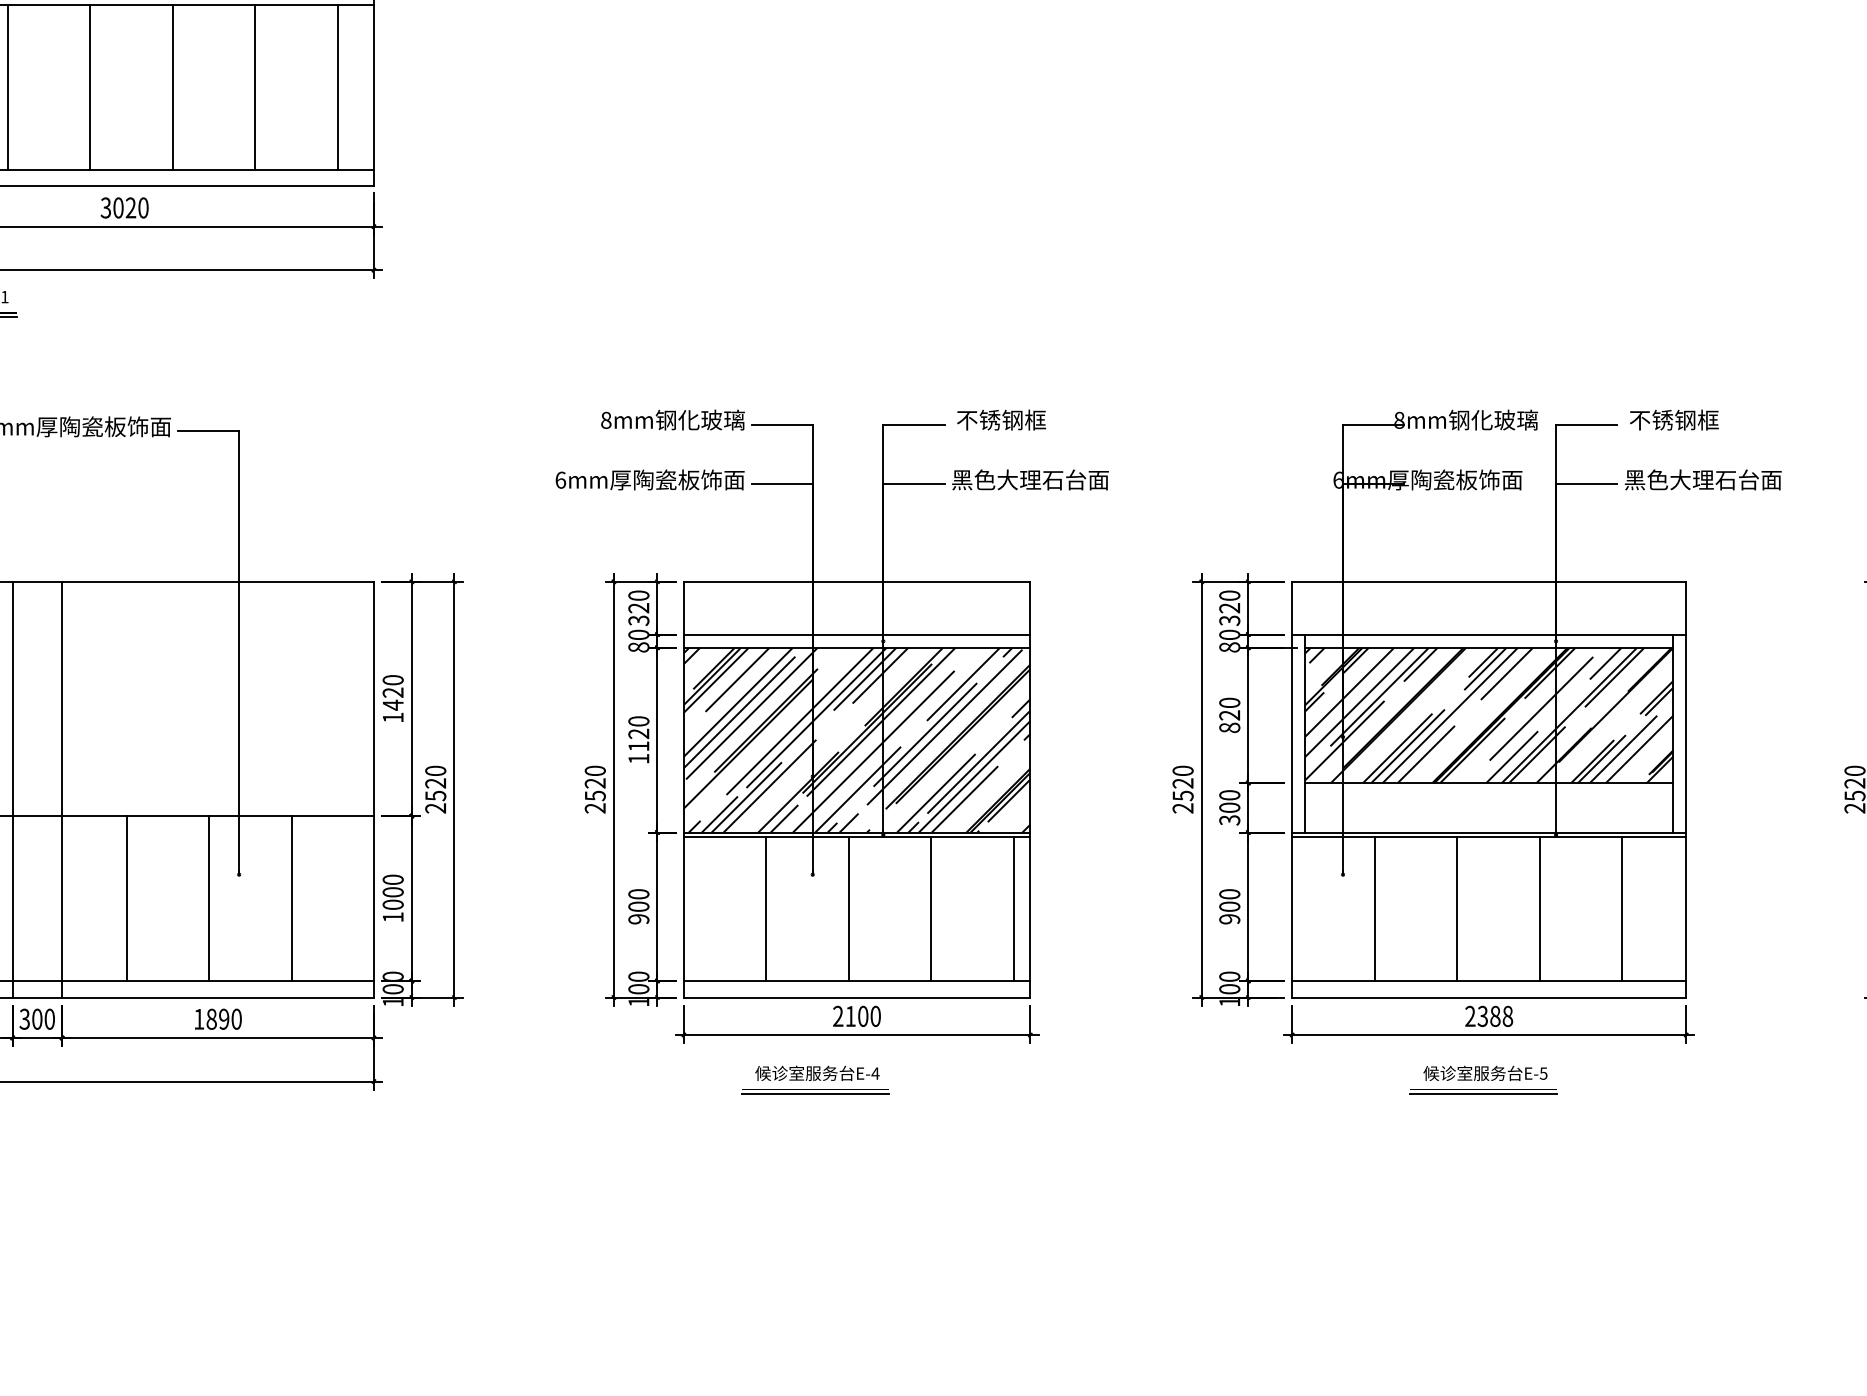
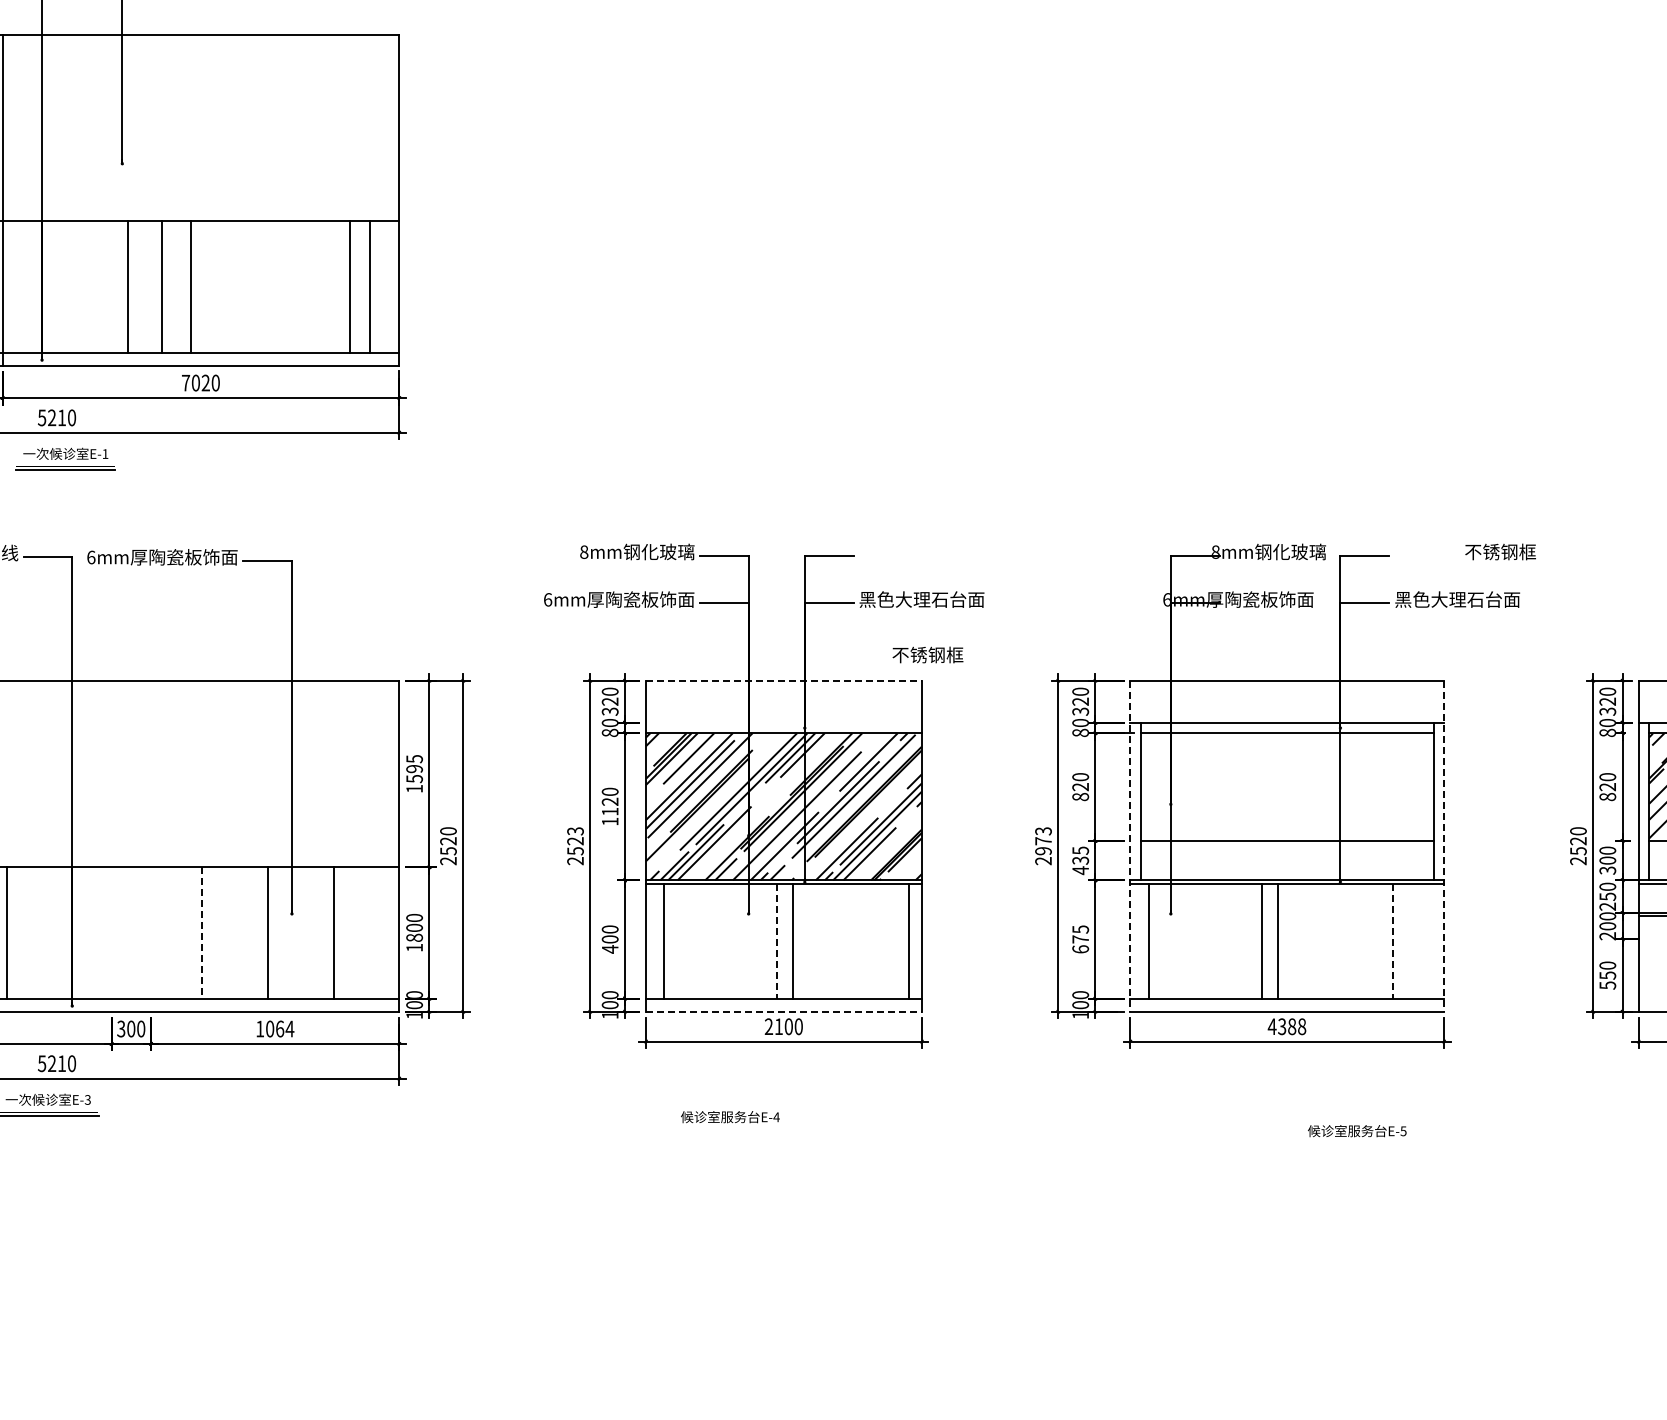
line: (7, 86) -> (161, 286), moved
line: (90, 86) -> (128, 286), moved
line: (173, 86) -> (191, 286), moved
line: (254, 86) -> (349, 286), moved
text: (105, 207) -> (185, 382), 3020 -> 7020
text: (1000, 419) -> (927, 654), moved
text: (1674, 419) -> (1500, 551), moved
line: (856, 581) -> (783, 680), solid -> dashed
line: (856, 634) -> (783, 722), removed
text: (393, 693) -> (414, 769), 1420 -> 1595
hatch: (1488, 714) -> (1286, 786), removed
text: (595, 771) -> (575, 831), 2520 -> 2523
text: (1183, 783) -> (1043, 841), 2520 -> 2973
line: (12, 788) -> (111, 845), removed
line: (62, 788) -> (151, 845), removed
line: (1292, 790) -> (1130, 846), solid -> dashed
line: (1686, 790) -> (1444, 846), solid -> dashed
text: (1229, 807) -> (1080, 860), 300 -> 435
line: (126, 898) -> (202, 932), solid -> dashed
text: (393, 904) -> (414, 937), 1000 -> 1800
text: (1229, 906) -> (1080, 939), 900 -> 675
line: (766, 909) -> (663, 941), moved
line: (848, 909) -> (777, 941), solid -> dashed
line: (931, 909) -> (793, 941), moved
line: (1375, 909) -> (1149, 941), moved
line: (1539, 909) -> (1278, 941), moved
line: (1622, 909) -> (1393, 941), solid -> dashed
text: (637, 919) -> (609, 949), 900 -> 400
line: (856, 997) -> (783, 1011), solid -> dashed
text: (1469, 1016) -> (1271, 1026), 2388 -> 4388
text: (224, 1018) -> (280, 1028), 1890 -> 1064
text: (817, 1073) -> (730, 1117), moved
text: (1485, 1073) -> (1357, 1131), moved
line: (815, 1093) -> (750, 1088), removed
line: (1483, 1093) -> (1282, 1088), removed

